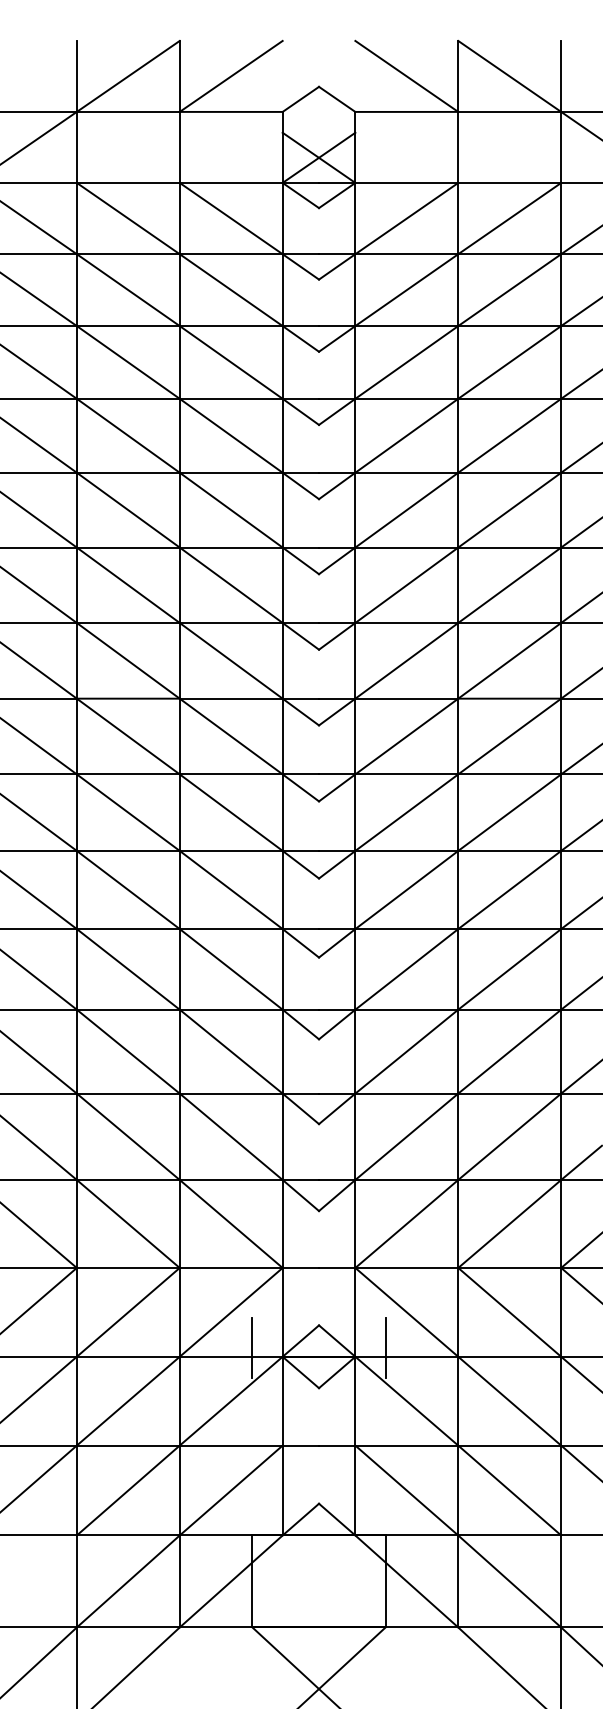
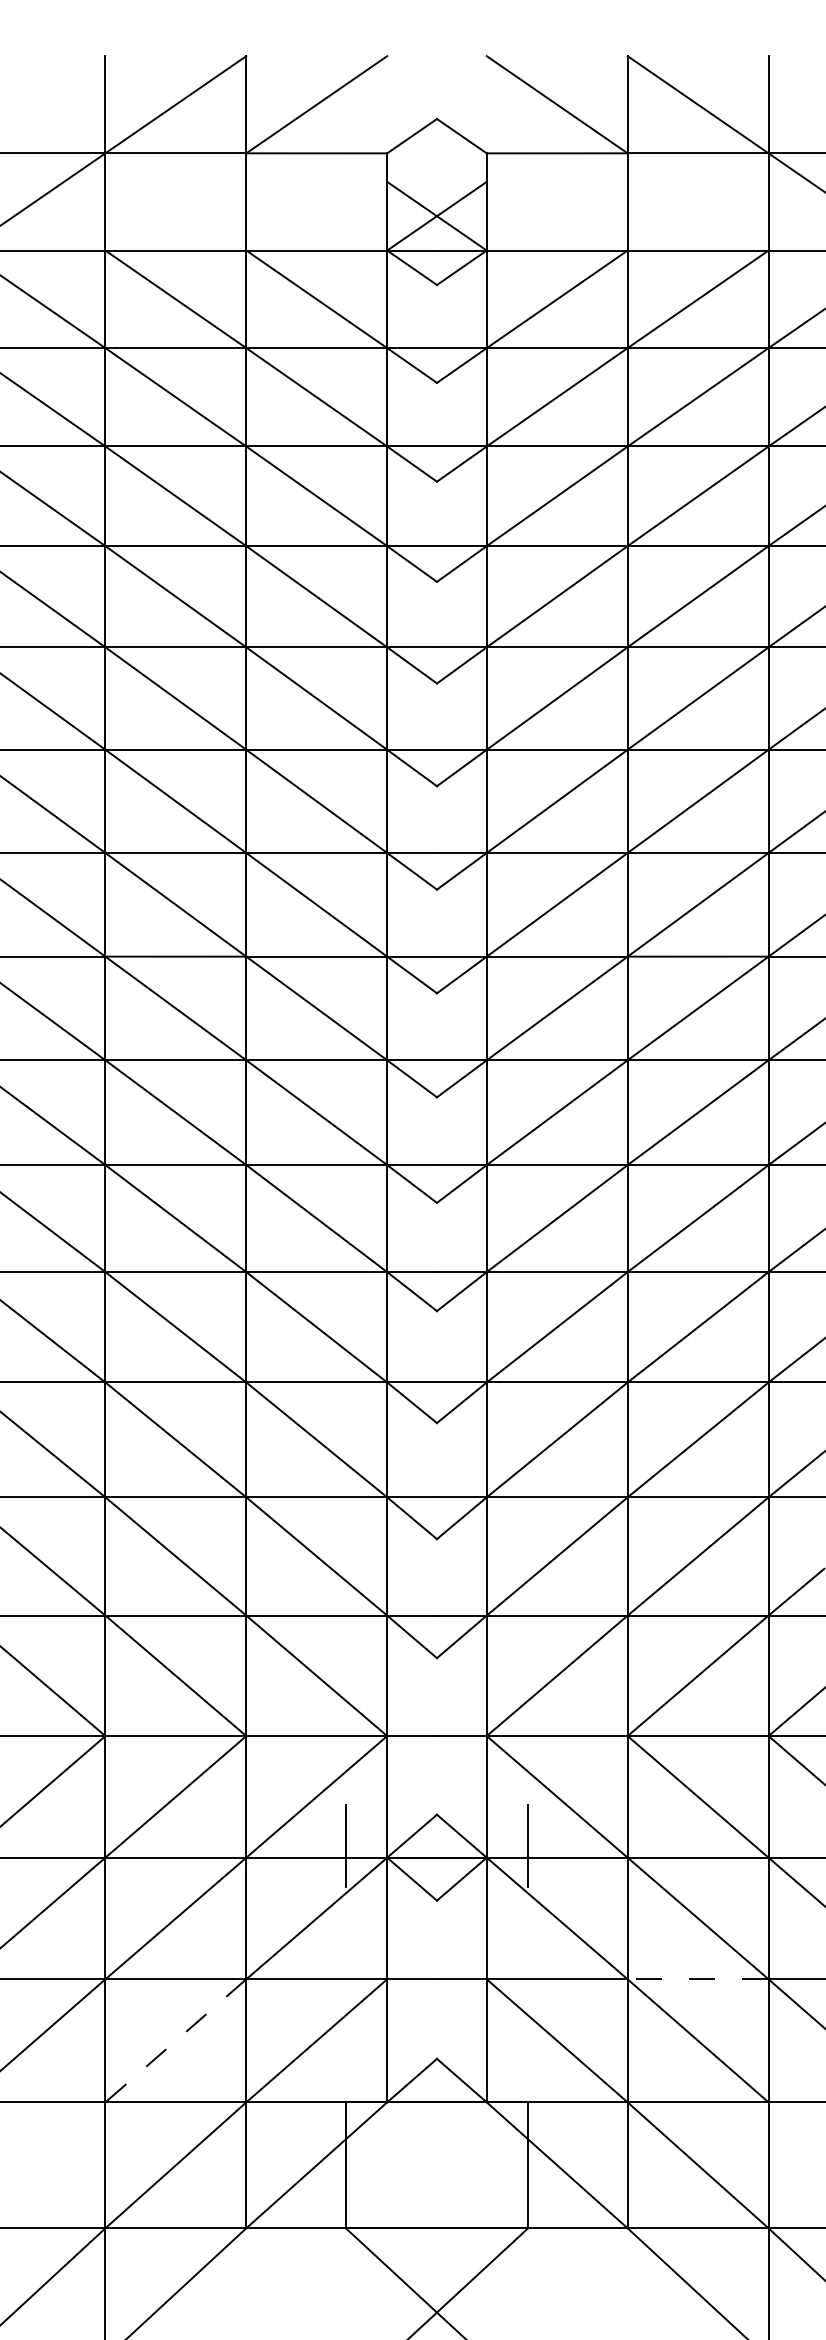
line: (509, 1445) -> (697, 1979), solid -> dashed
line: (128, 1490) -> (175, 2040), solid -> dashed

